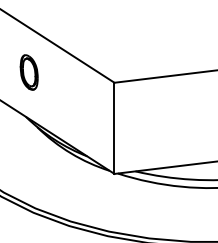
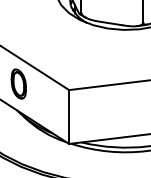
part: (28, 71) -> (18, 83), size x1.43

